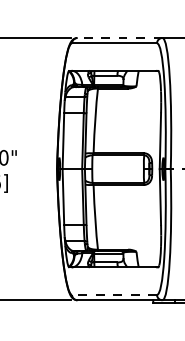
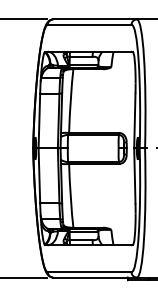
line: (119, 38) -> (94, 19), dashed -> solid
line: (114, 294) -> (89, 271), dashed -> solid

